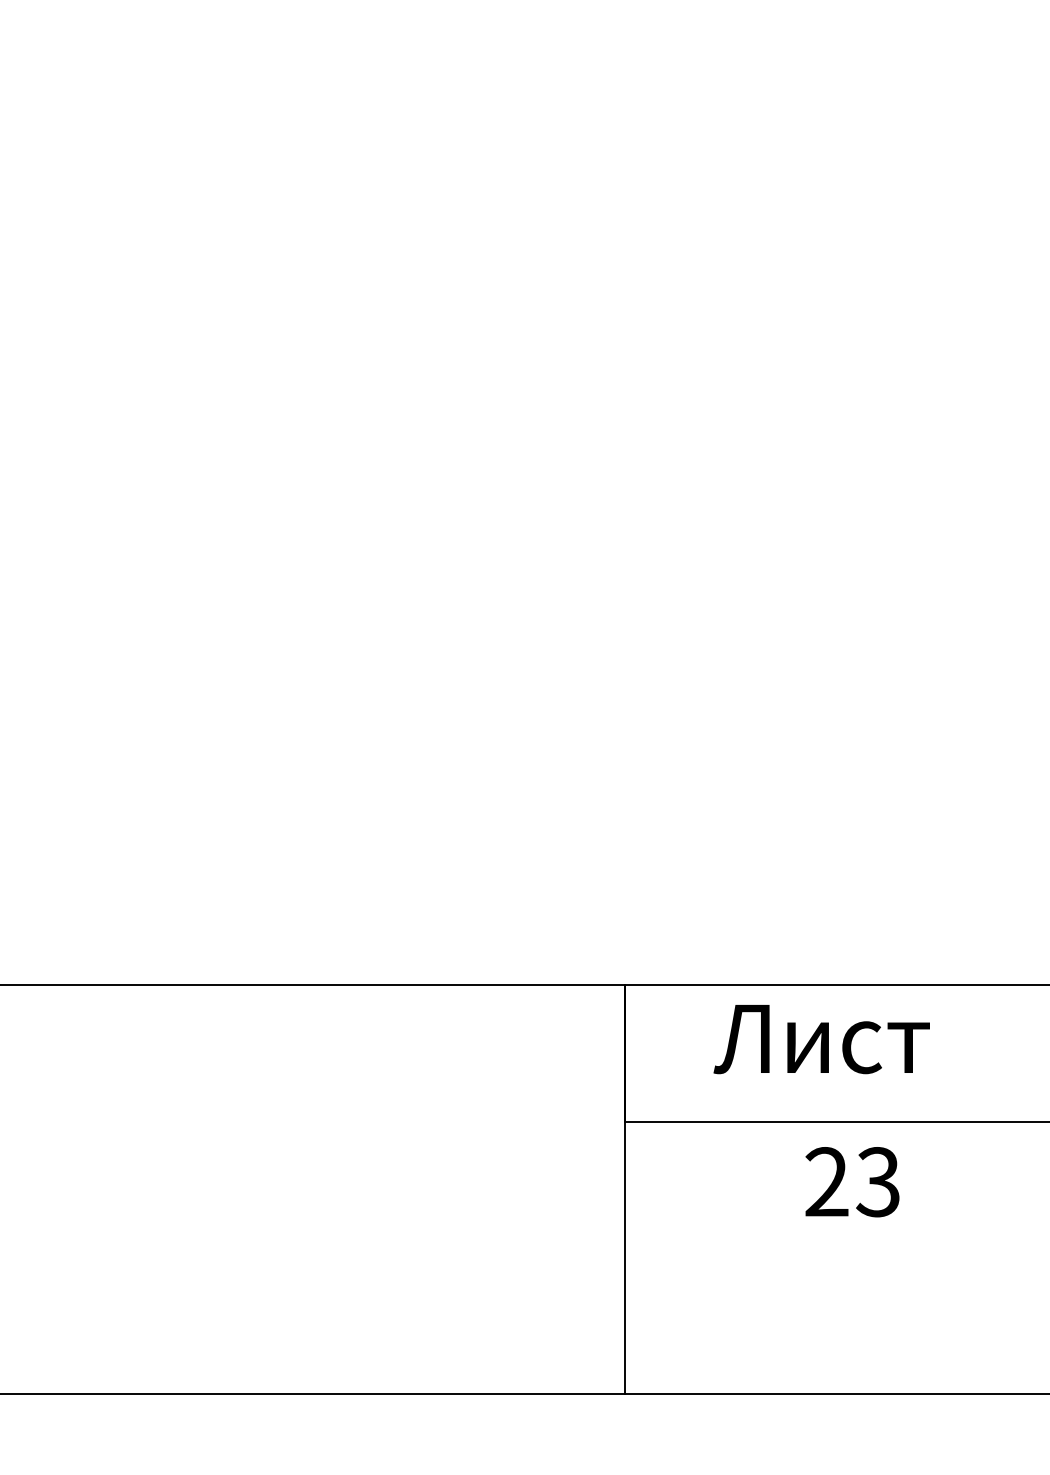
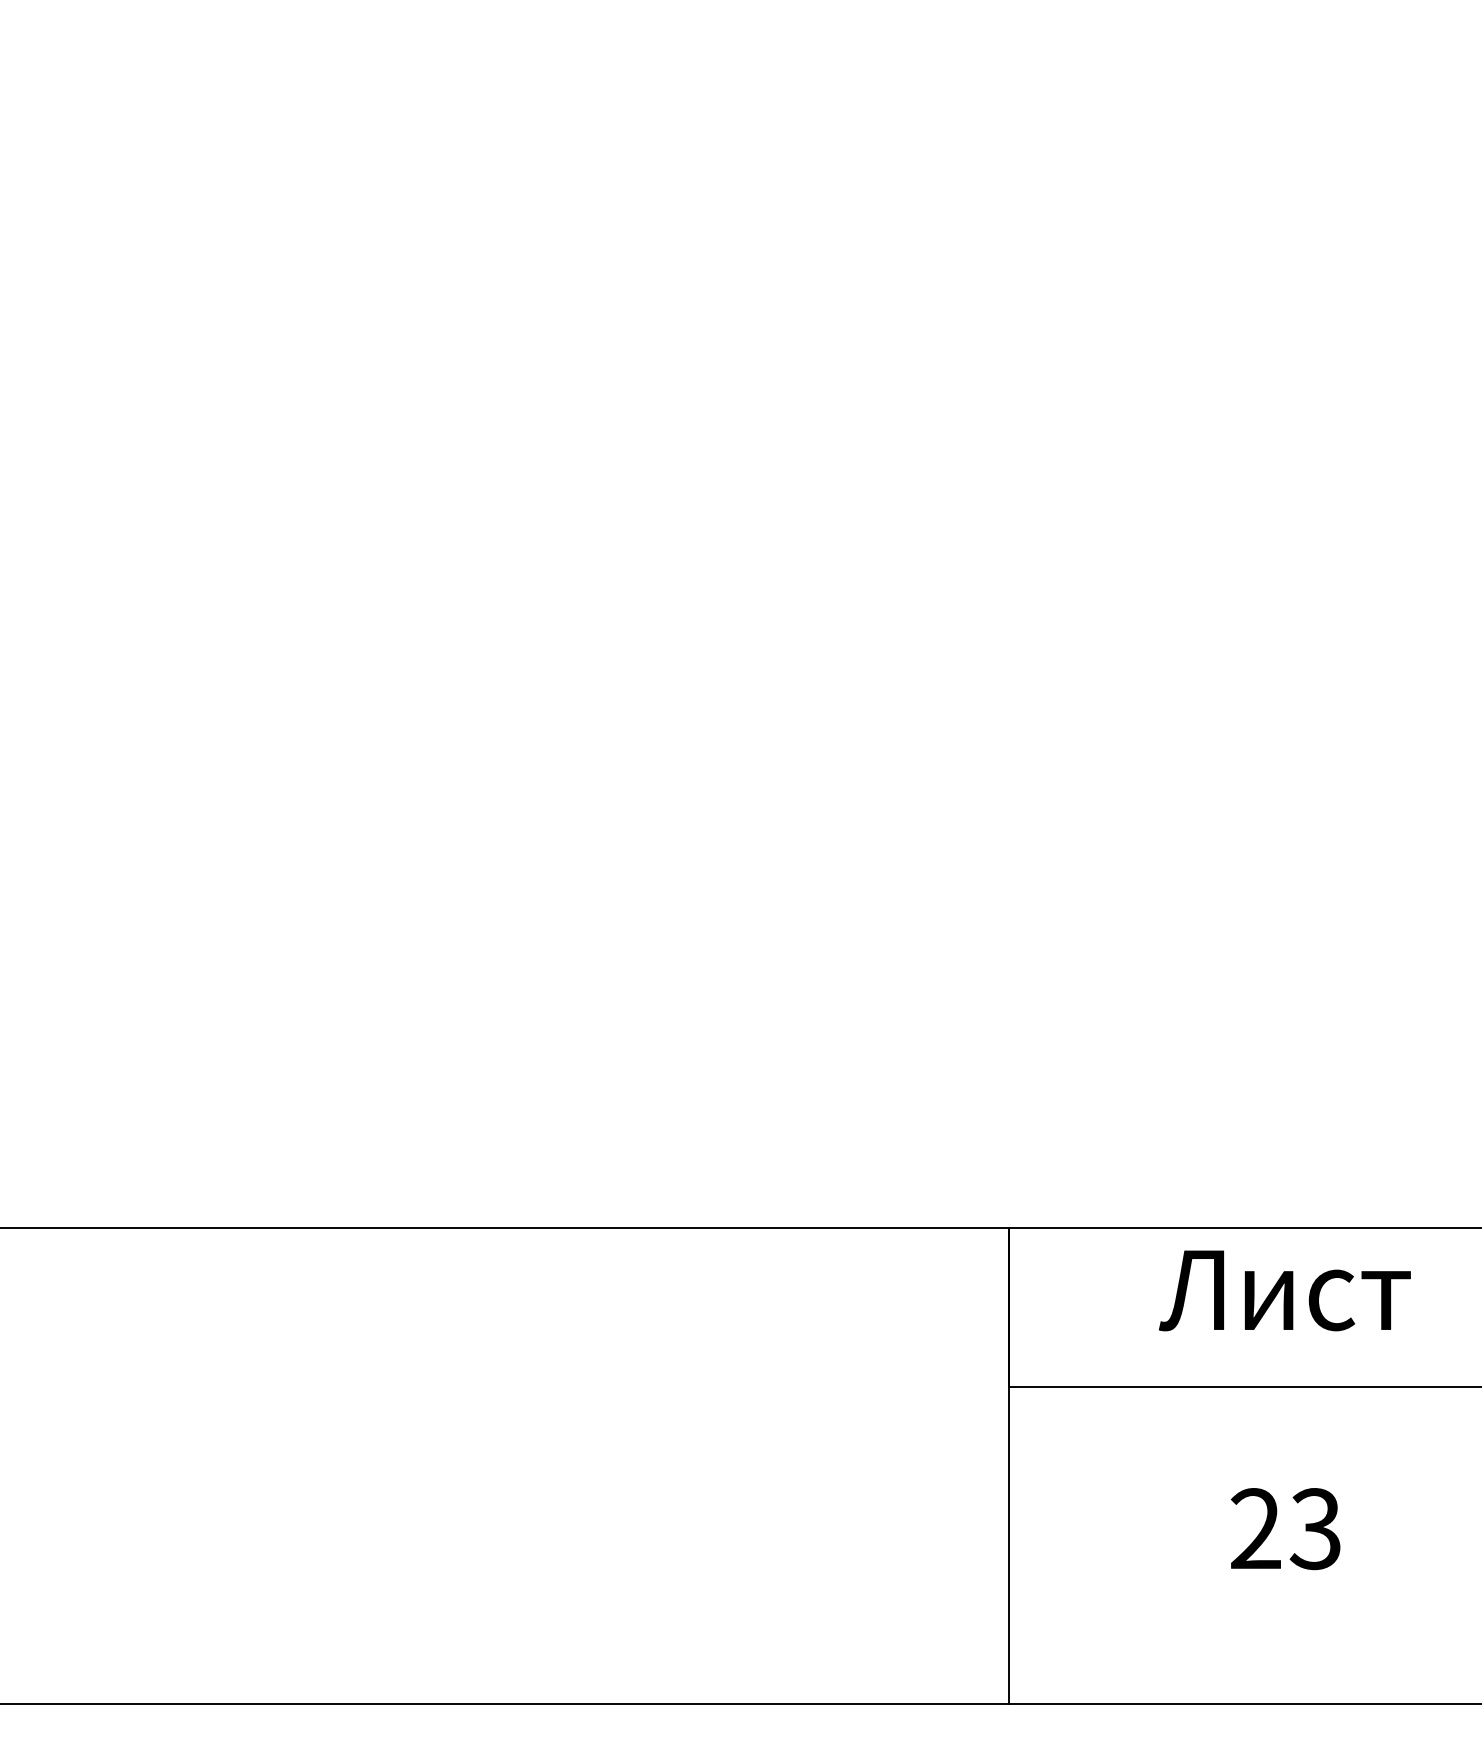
text: (821, 1039) -> (1284, 1290), moved
text: (852, 1182) -> (1285, 1529), moved

